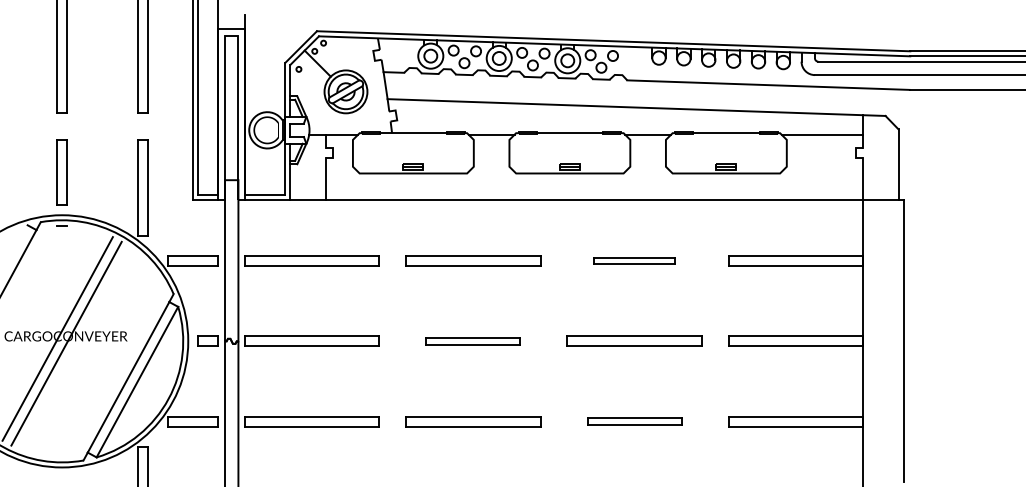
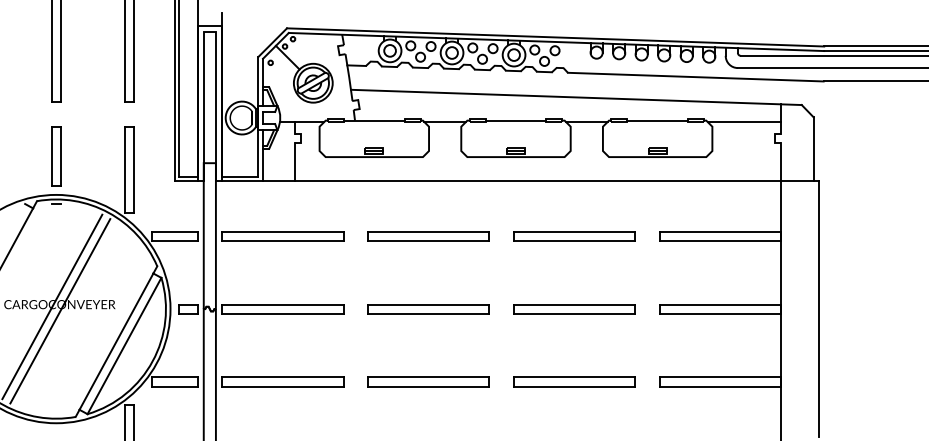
part: (634, 261) -> (574, 236), size x1.67
part: (473, 341) -> (428, 309), size x1.43
part: (634, 421) -> (574, 381), size x1.43

